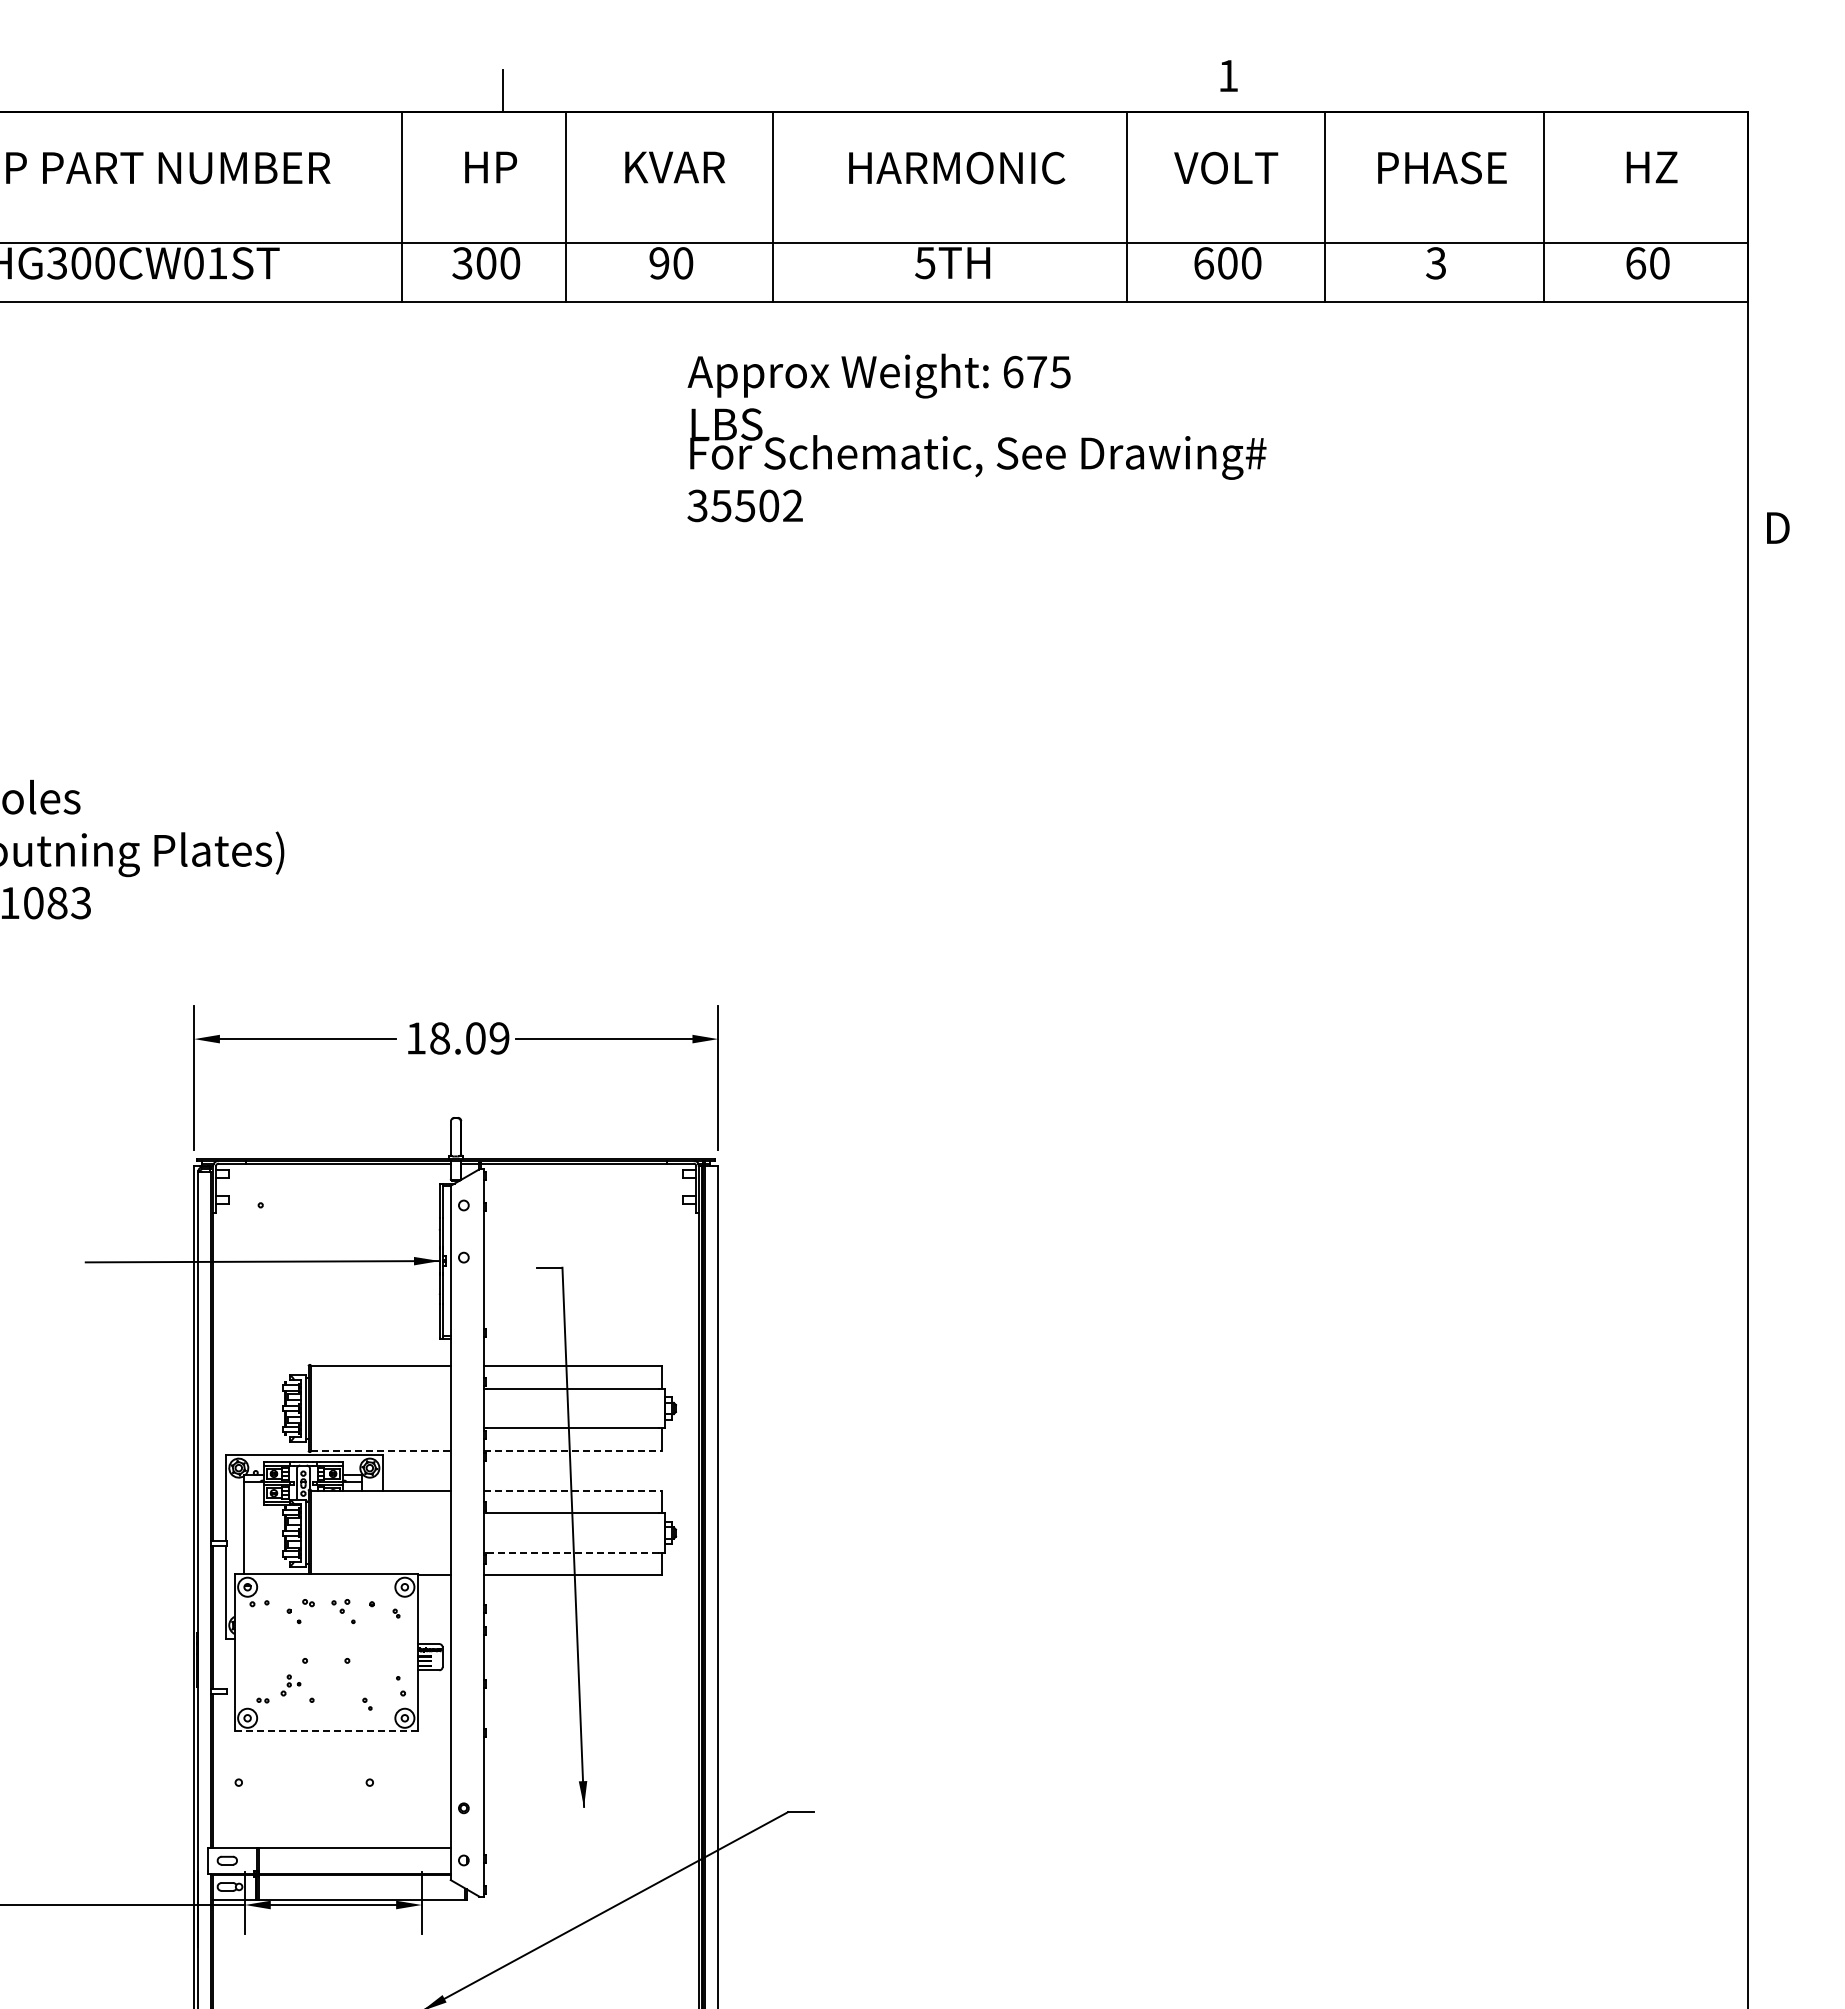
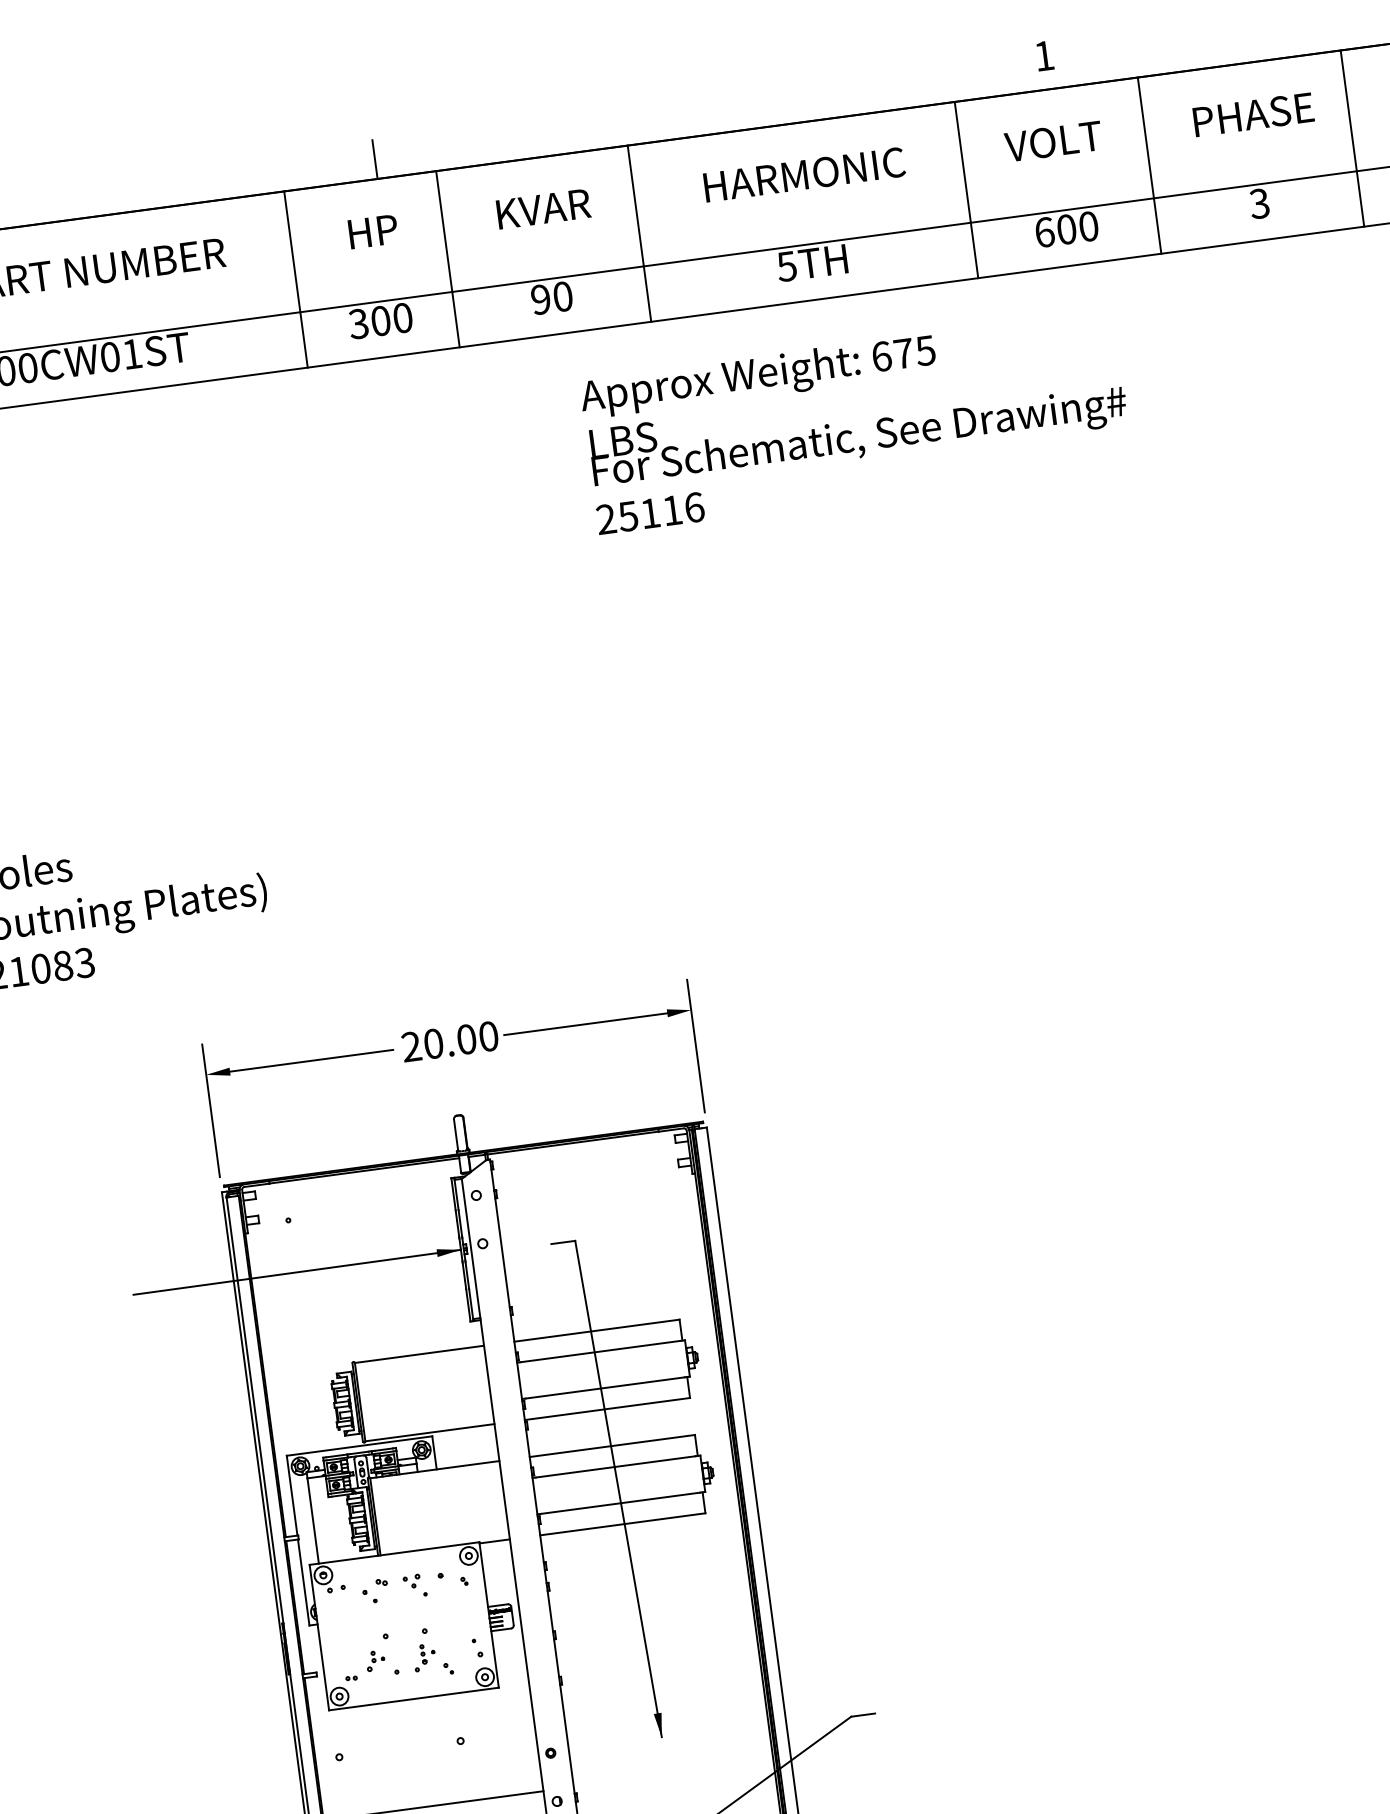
text: (745, 505) -> (650, 513), 35502 -> 25116
text: (457, 1038) -> (449, 1041), 18.09 -> 20.00
line: (380, 1450) -> (429, 1432), dashed -> solid
line: (573, 1450) -> (608, 1408), dashed -> solid
line: (573, 1490) -> (612, 1445), dashed -> solid
line: (573, 1552) -> (620, 1503), dashed -> solid
part: (343, 1688) -> (424, 1657), added
line: (326, 1731) -> (414, 1699), dashed -> solid

